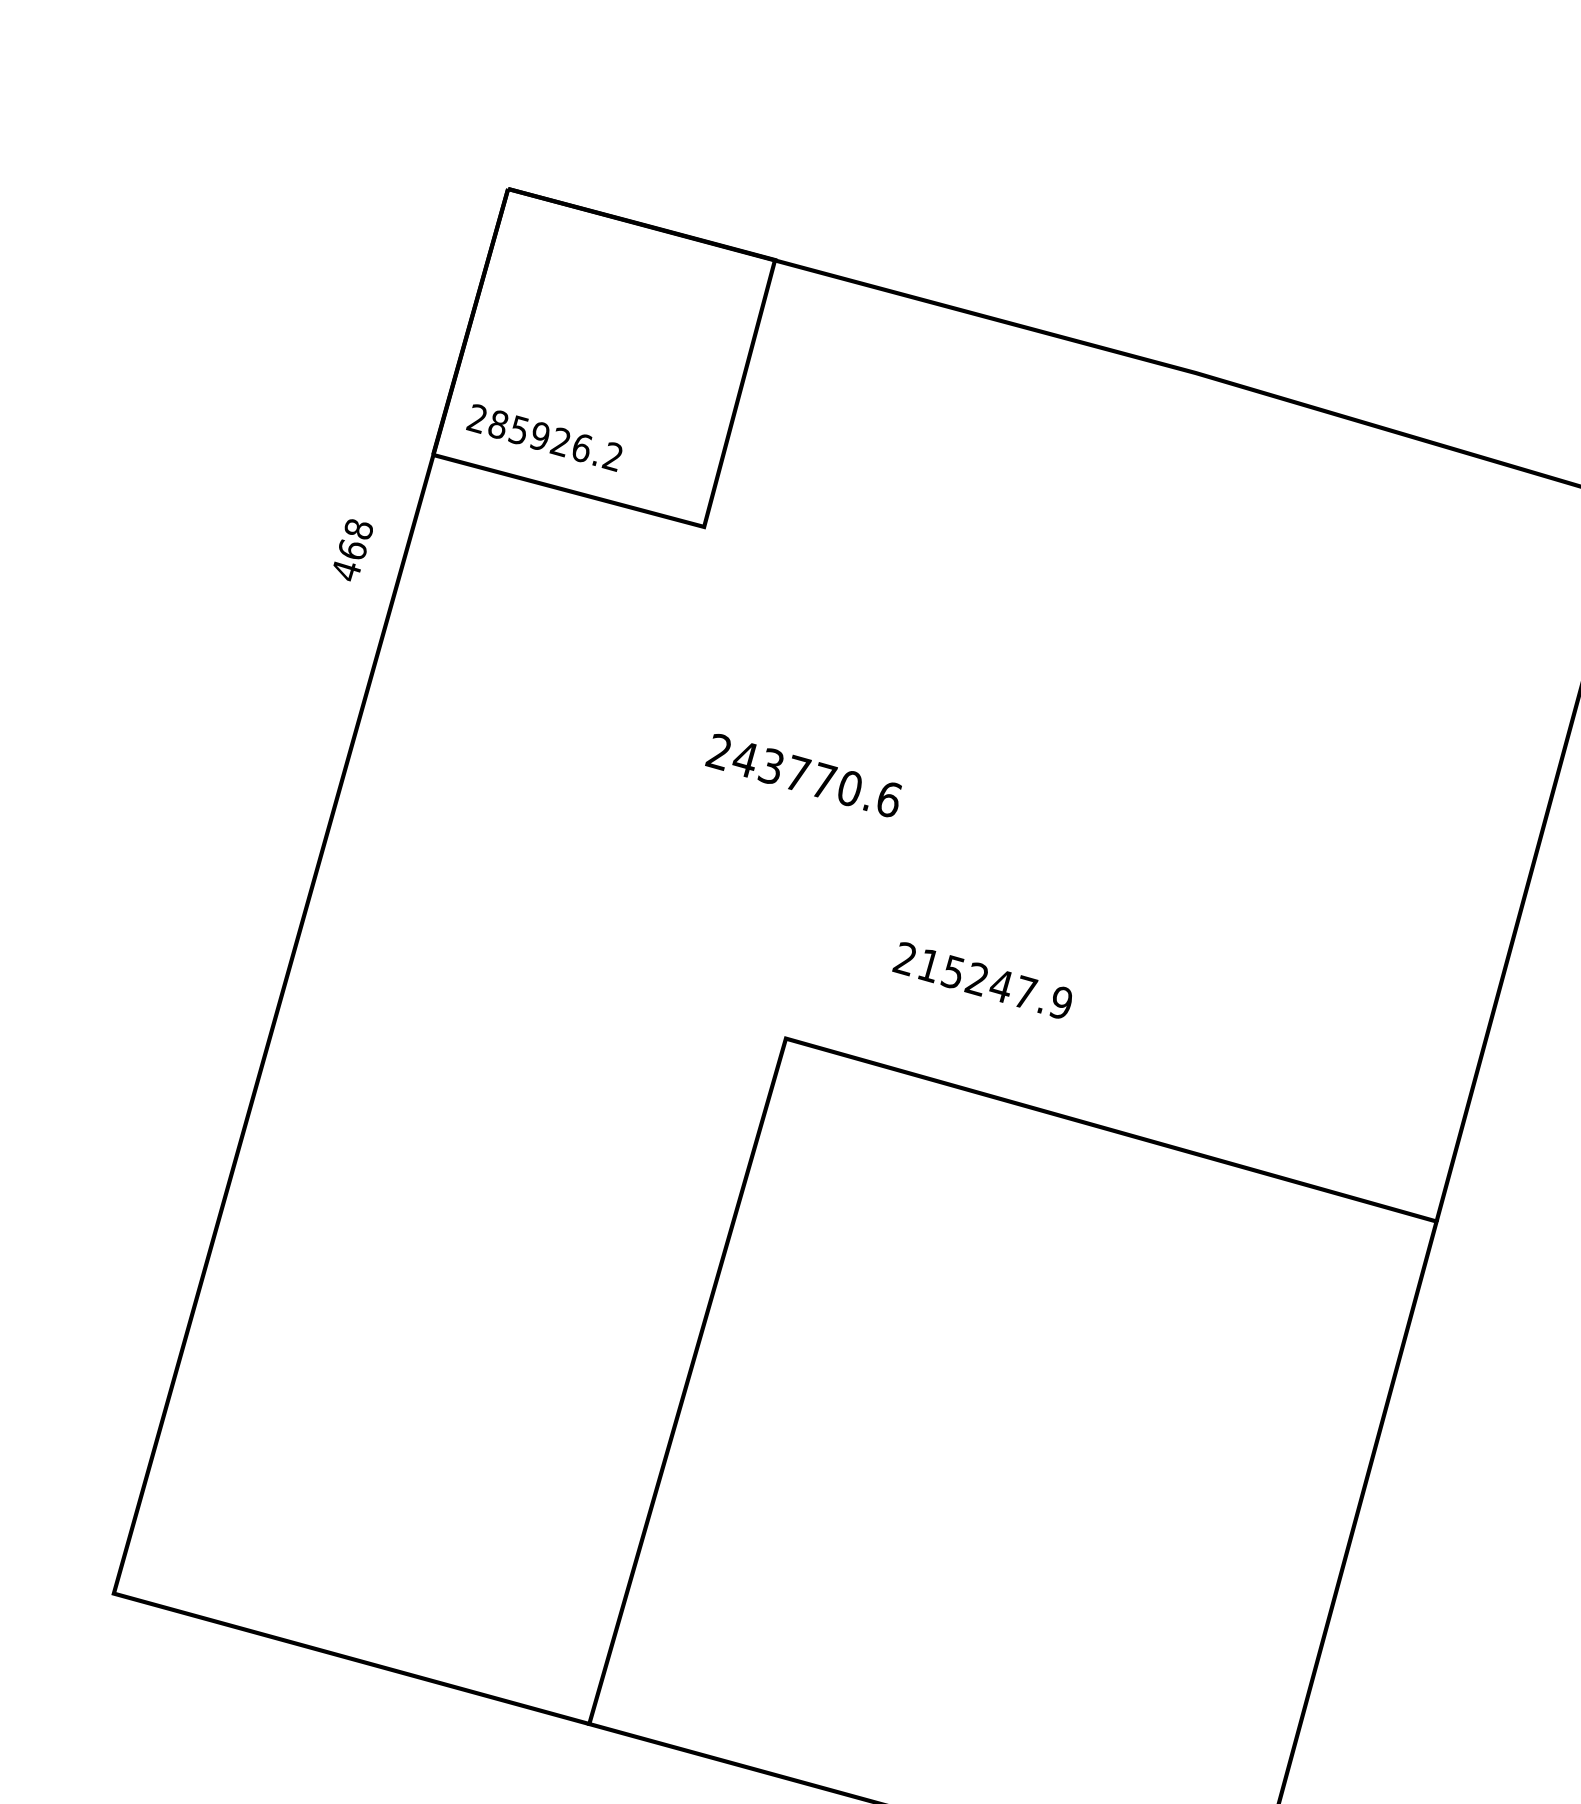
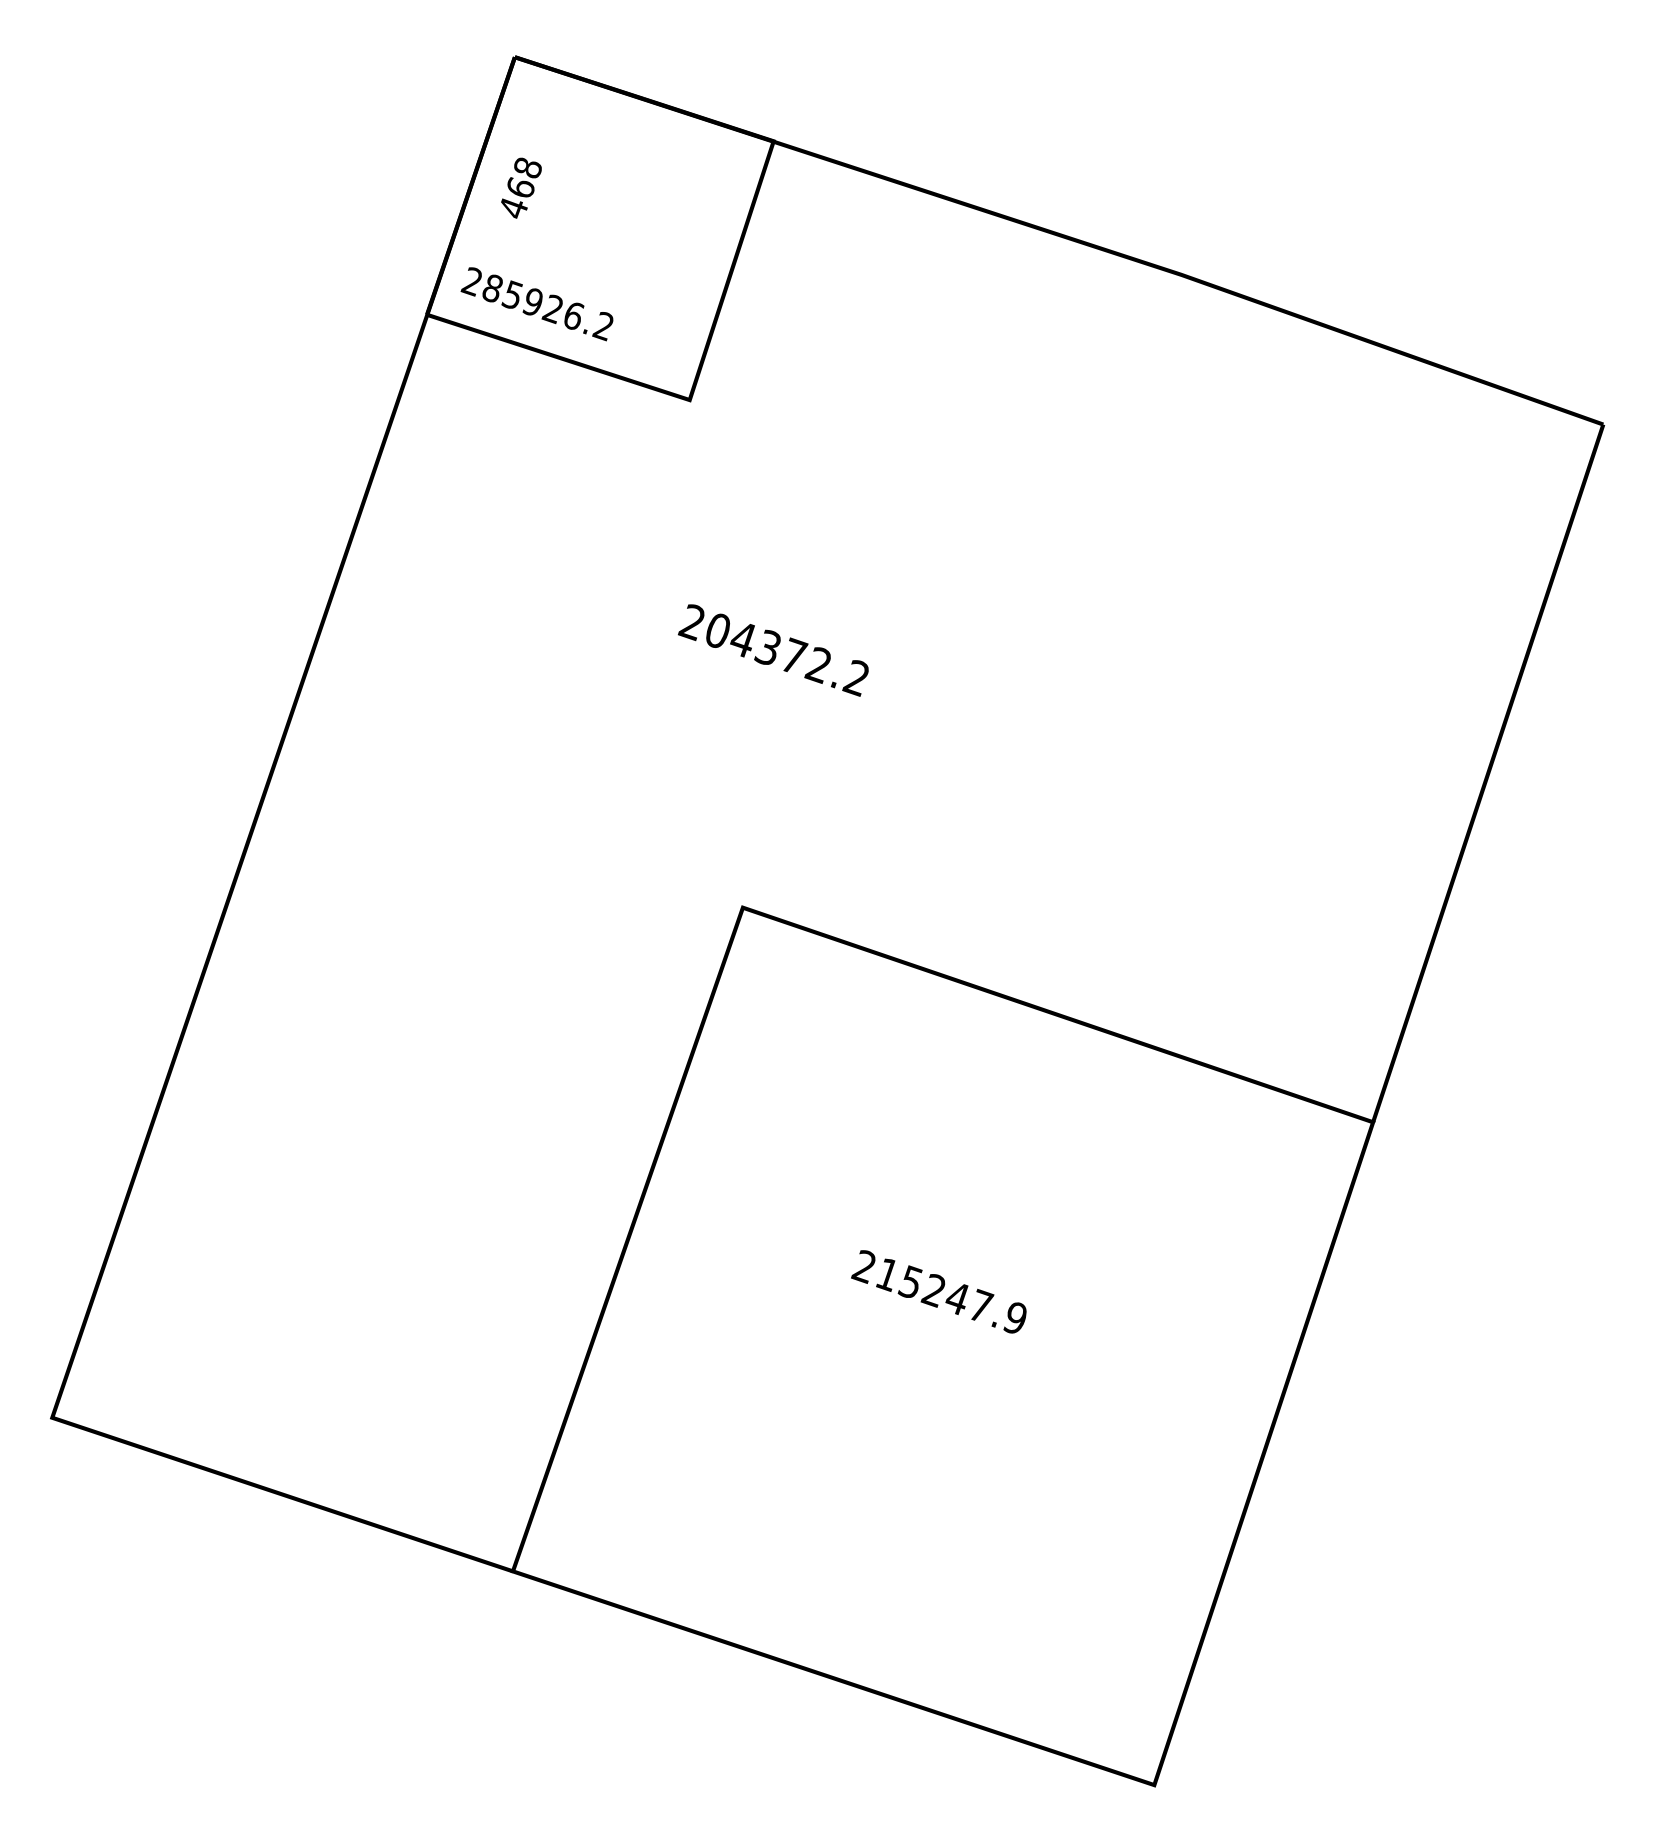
text: (353, 549) -> (521, 187), moved
text: (817, 779) -> (787, 654), 243770.6 -> 204372.2
text: (981, 980) -> (938, 1291), moved

